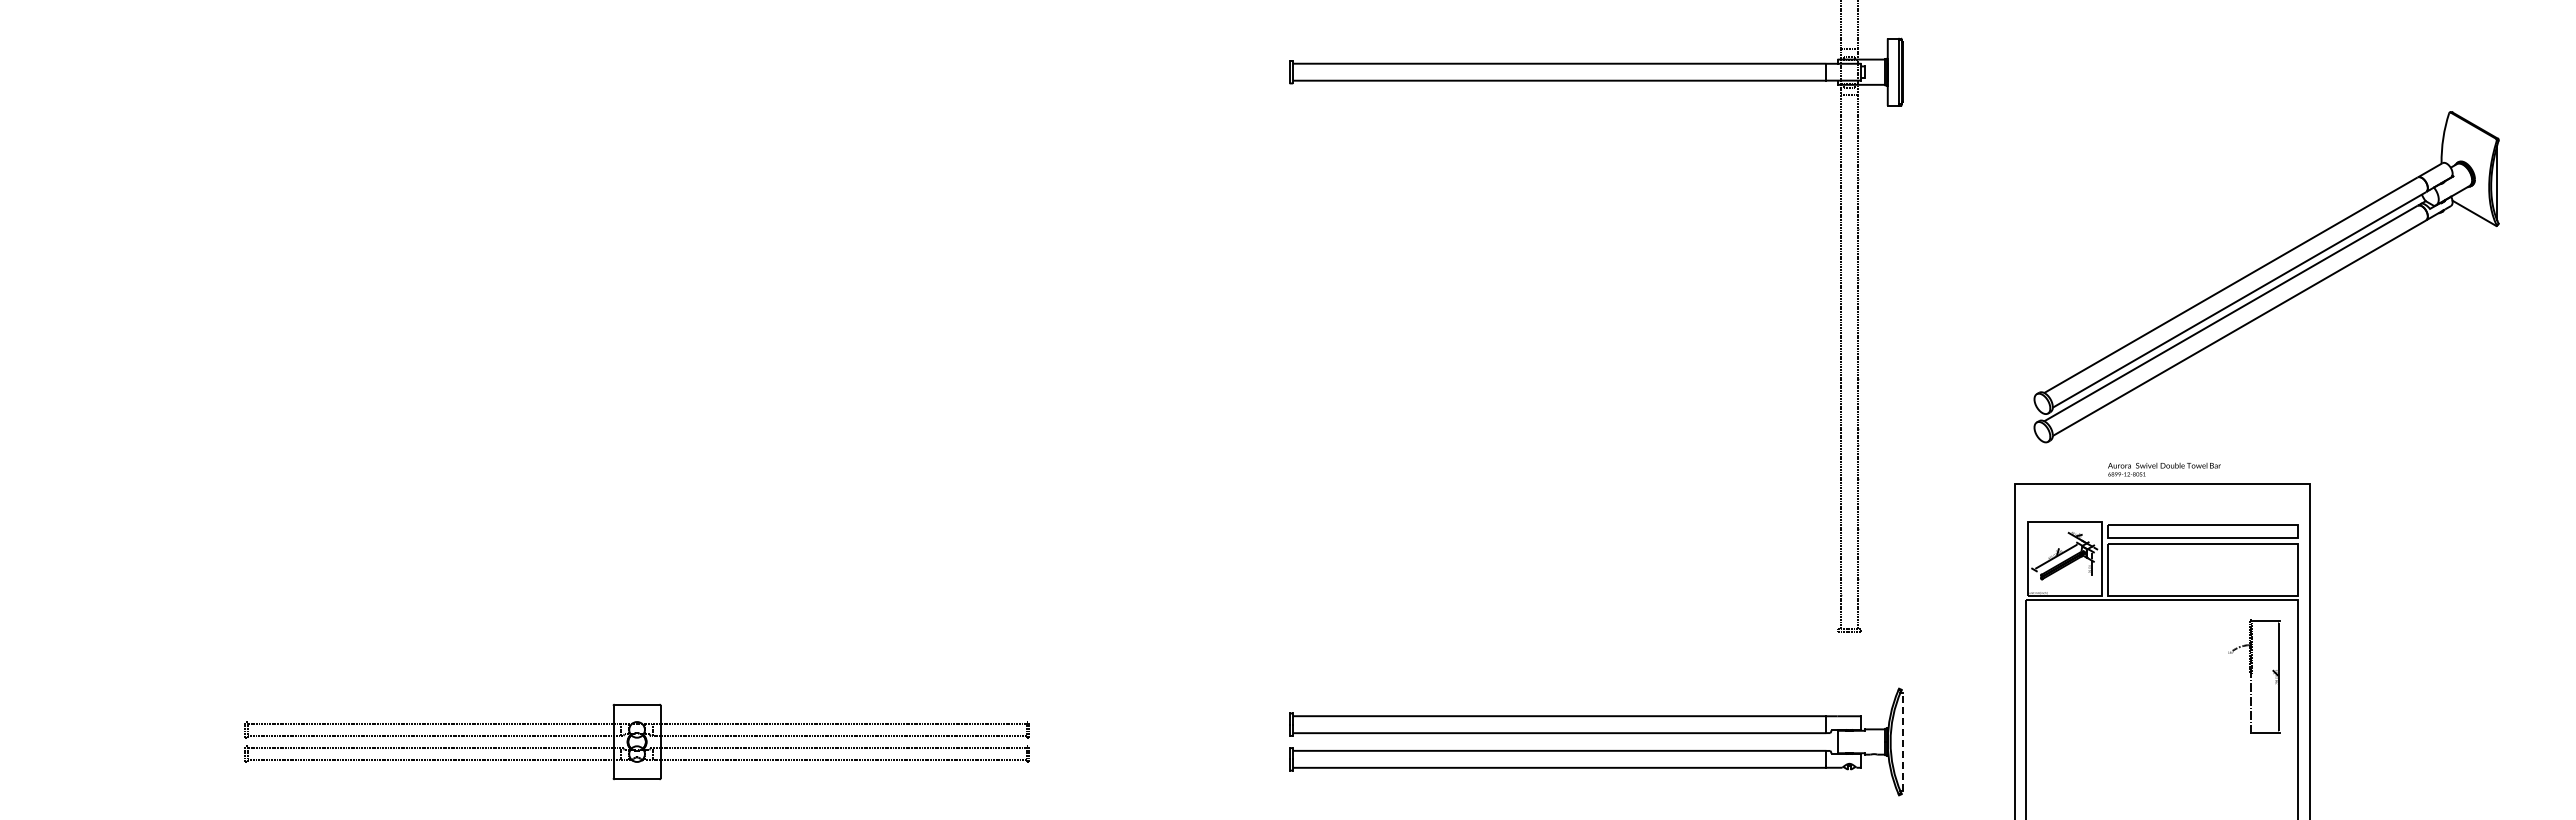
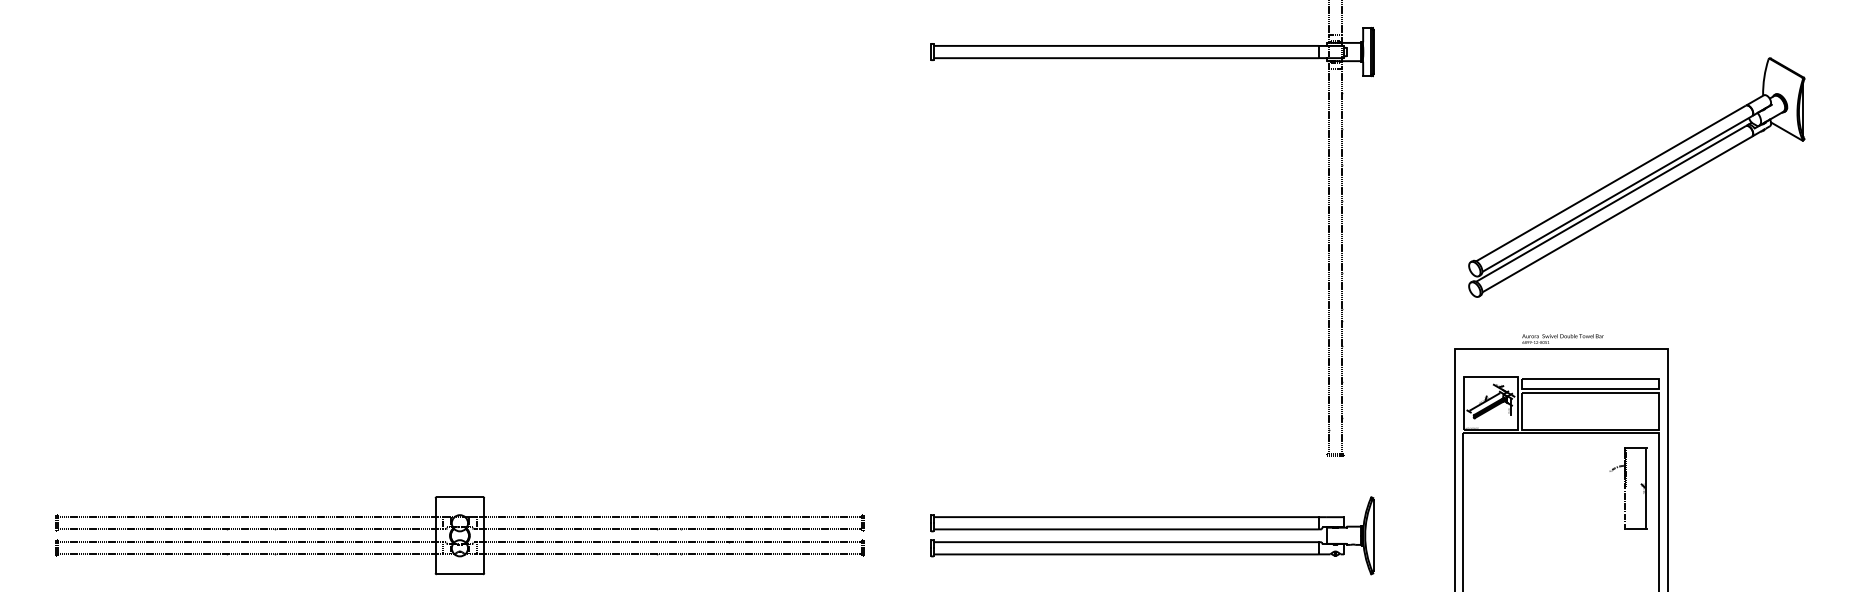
part: (2266, 277) -> (1636, 177), moved
part: (636, 741) -> (459, 535), size x1.43
line: (1902, 741) -> (1373, 535), dashed -> solid

